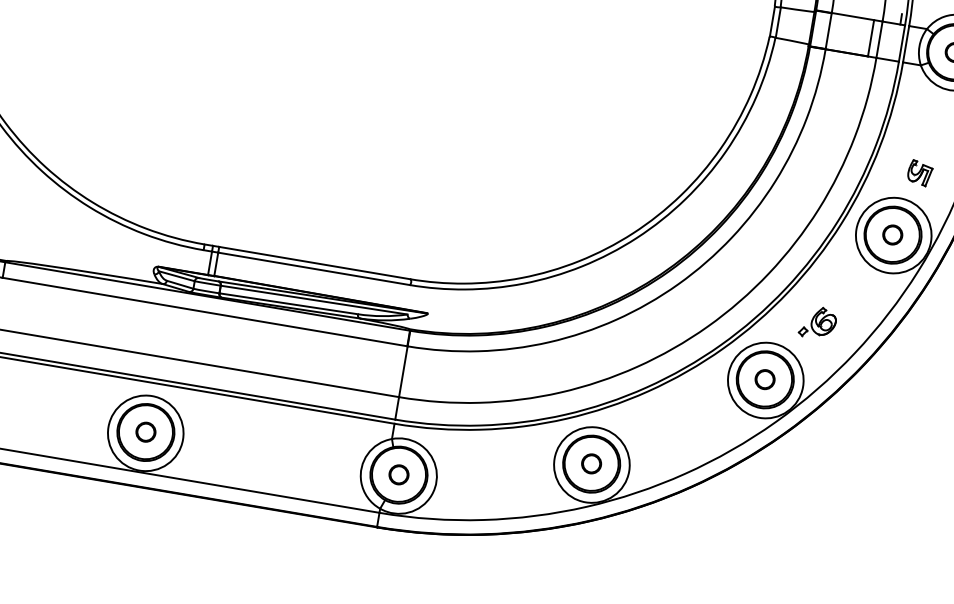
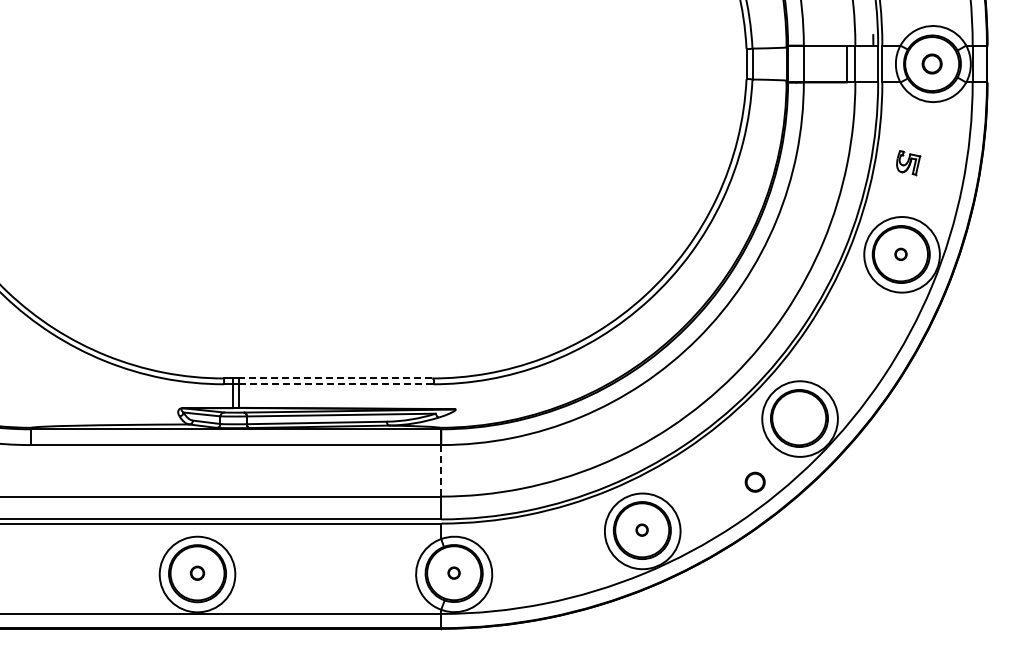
part: (919, 173) -> (908, 163), moved
circle: (892, 235) -> (900, 254), size x0.6
line: (314, 263) -> (335, 378), solid -> dashed
line: (314, 269) -> (336, 384), solid -> dashed
part: (817, 322) -> (841, 353), removed
line: (403, 371) -> (441, 470), solid -> dashed
circle: (764, 378) -> (754, 481), moved
circle: (146, 431) -> (197, 572), size x0.7
circle: (591, 462) -> (641, 529), size x0.6
circle: (398, 474) -> (453, 572), size x0.6

